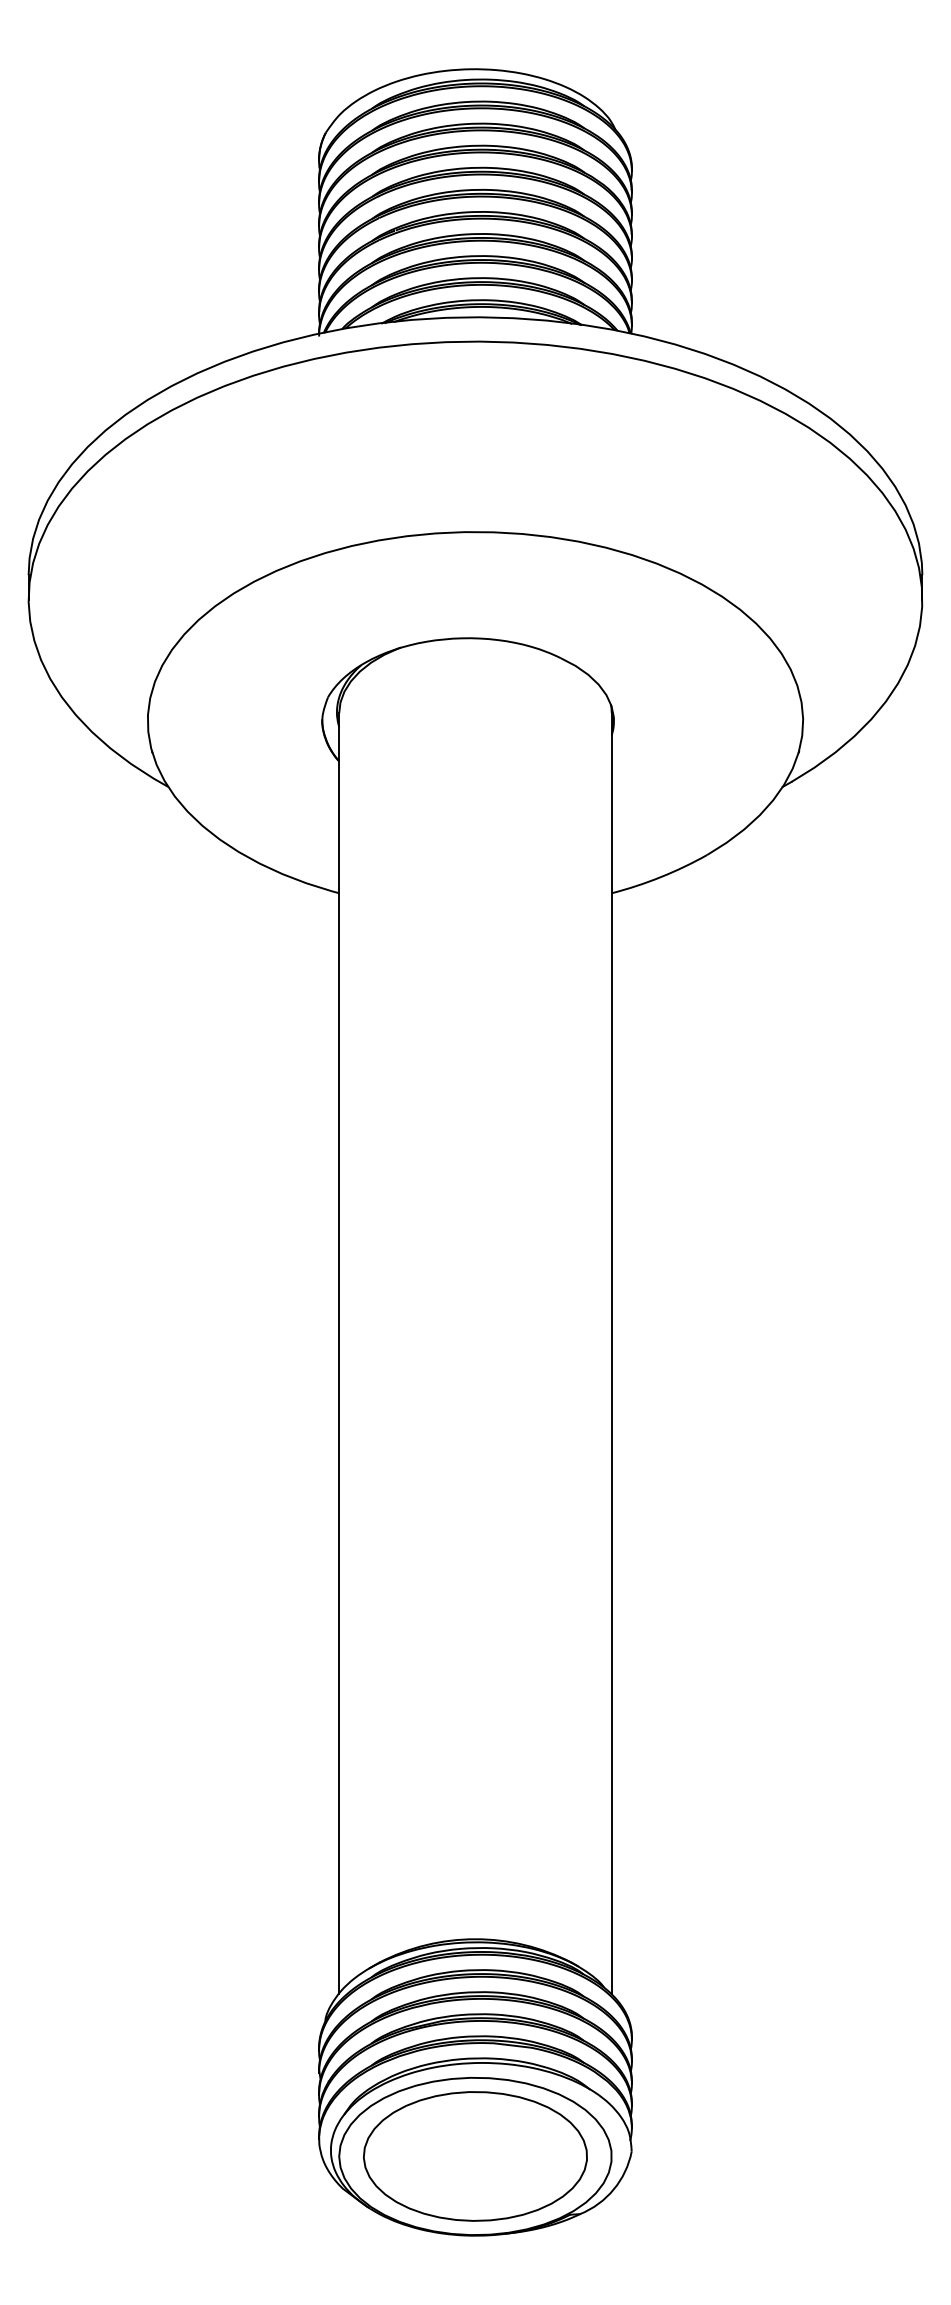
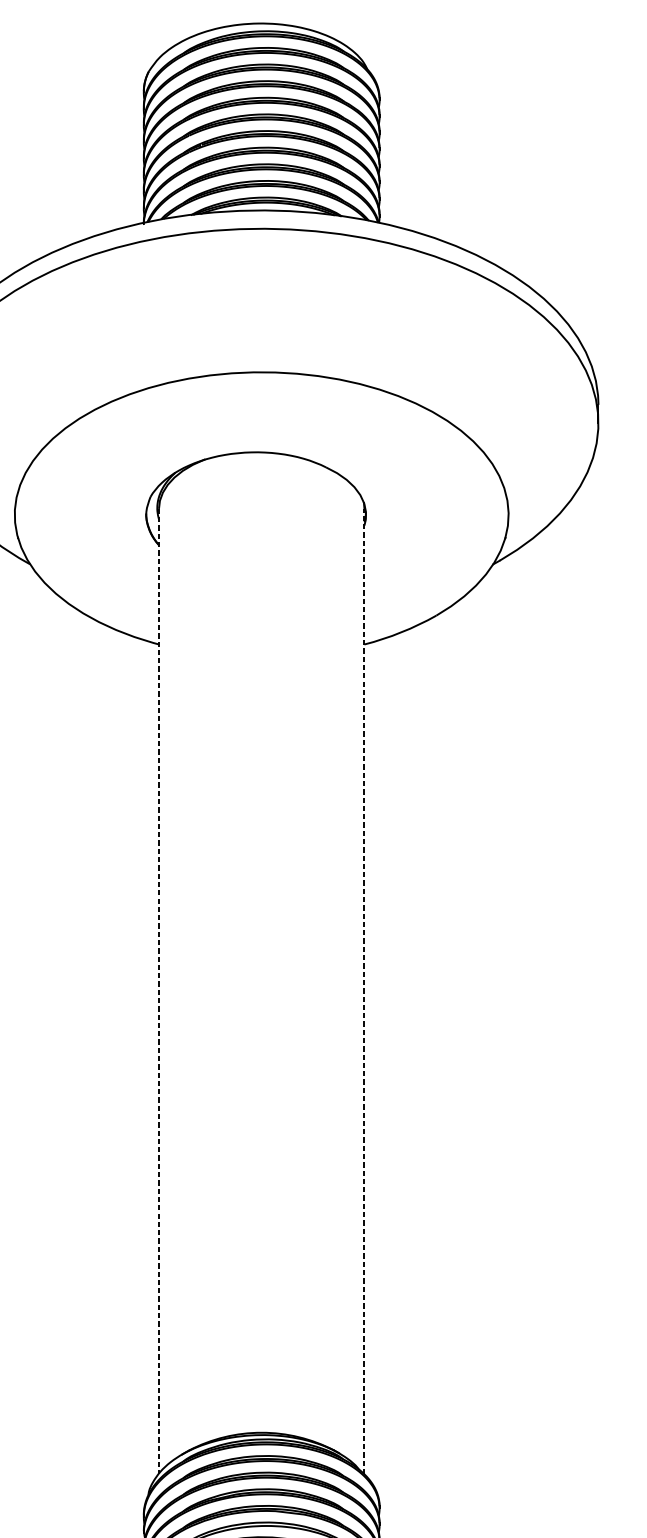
line: (611, 1353) -> (364, 991), solid -> dashed
line: (339, 1354) -> (159, 992), solid -> dashed

